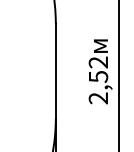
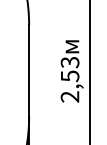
text: (98, 62) -> (70, 62), 2,52 -> 2,53

